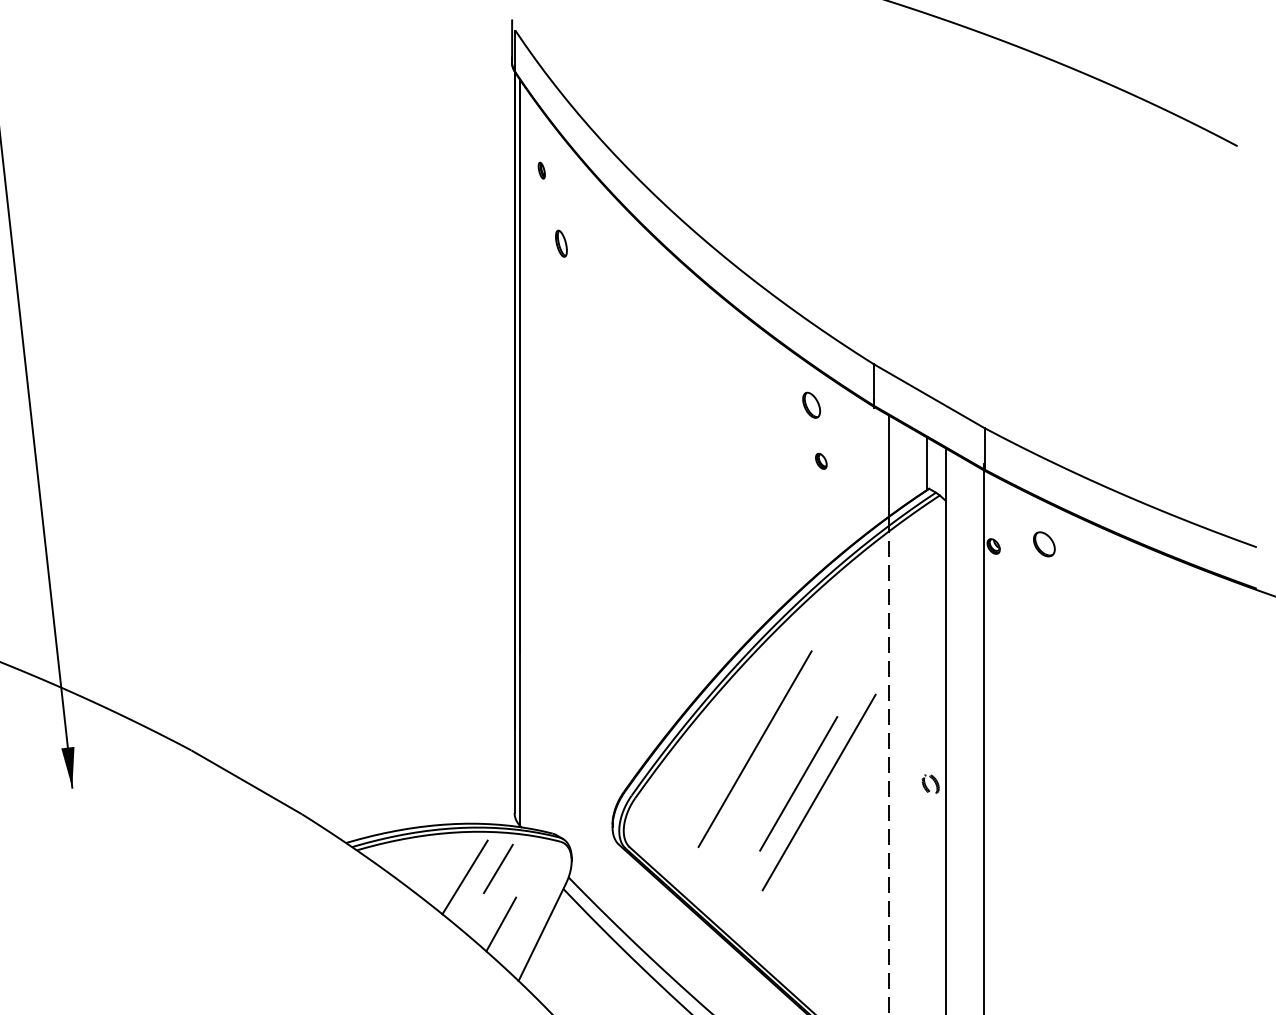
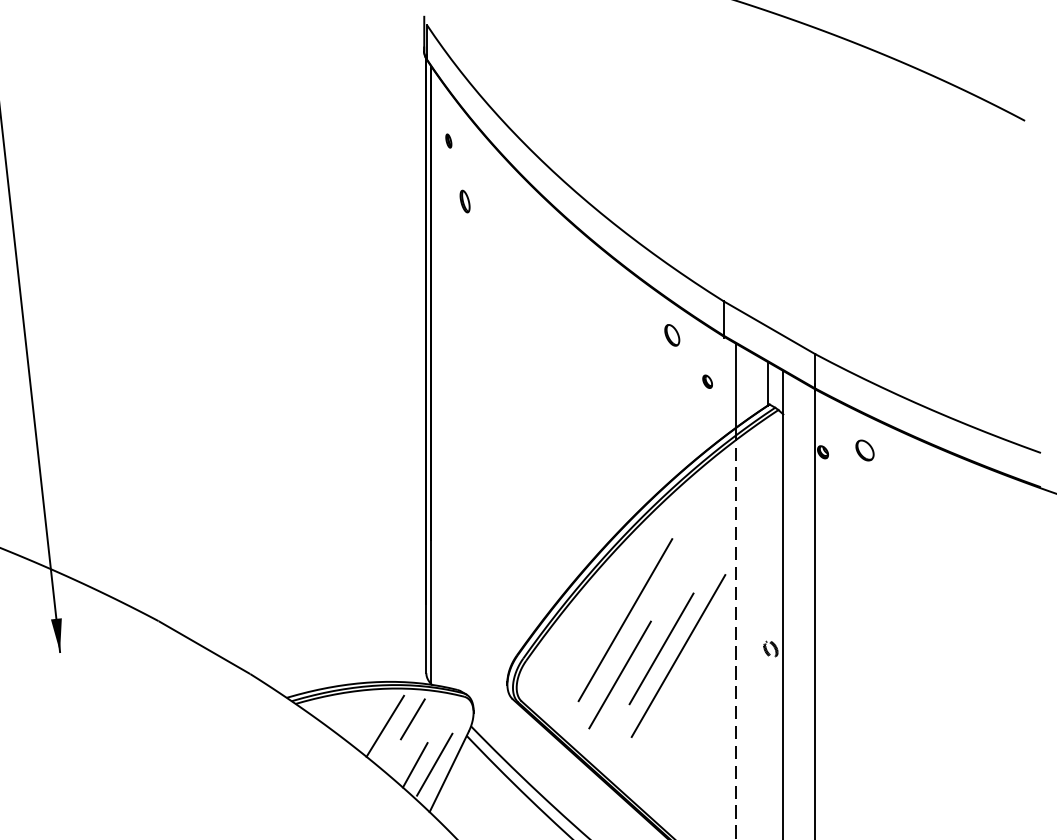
part: (821, 460) -> (707, 381), moved
line: (748, 815) -> (620, 675), added
line: (524, 923) -> (434, 764), added

